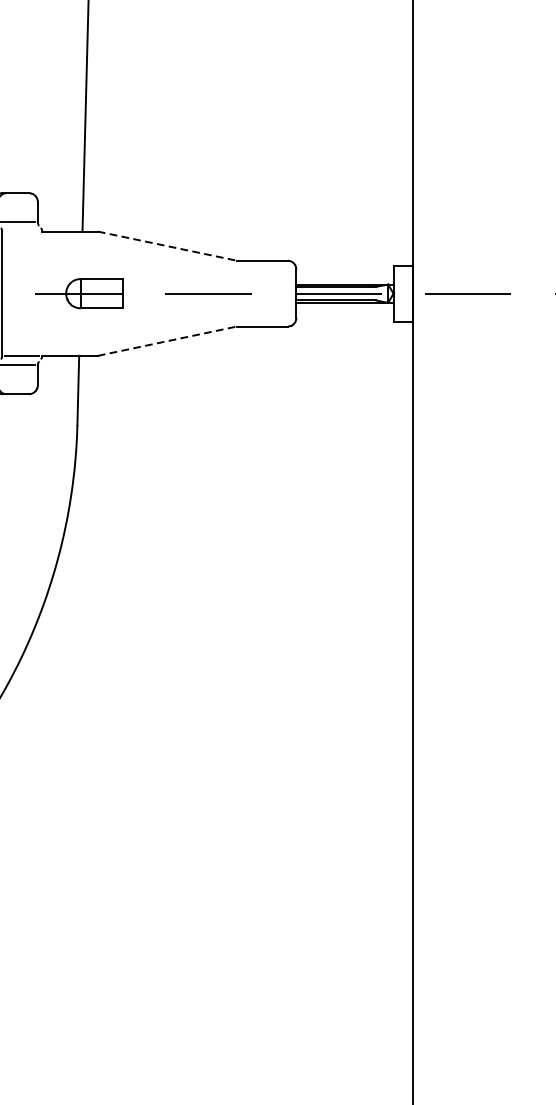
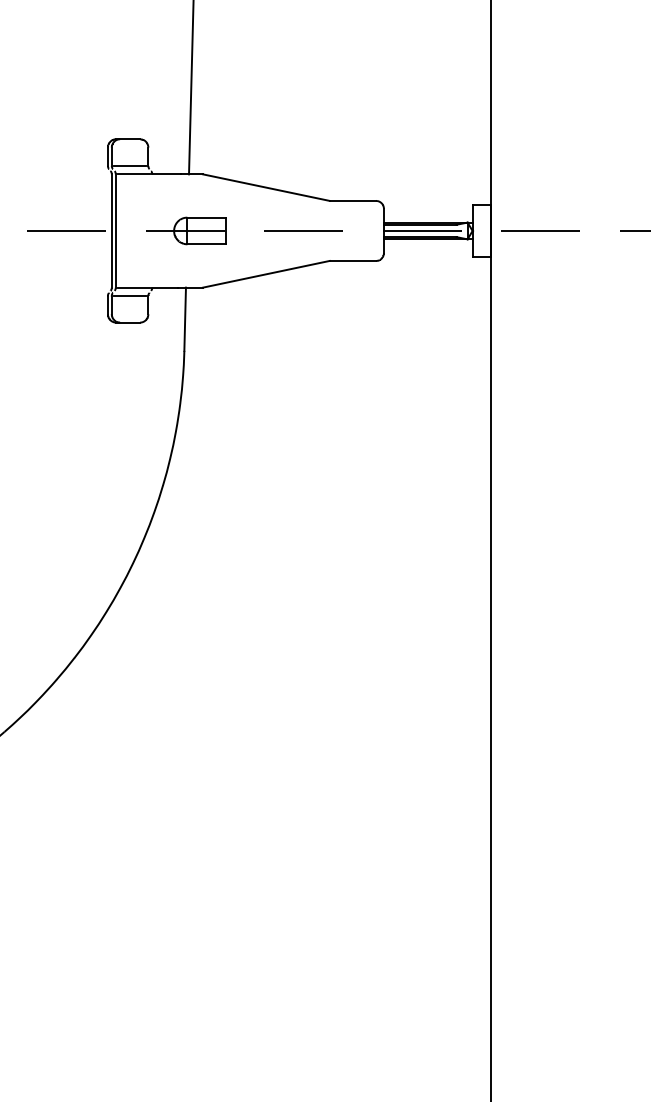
line: (21, 231) -> (133, 174), added
line: (167, 246) -> (266, 187), dashed -> solid
line: (167, 341) -> (266, 274), dashed -> solid

